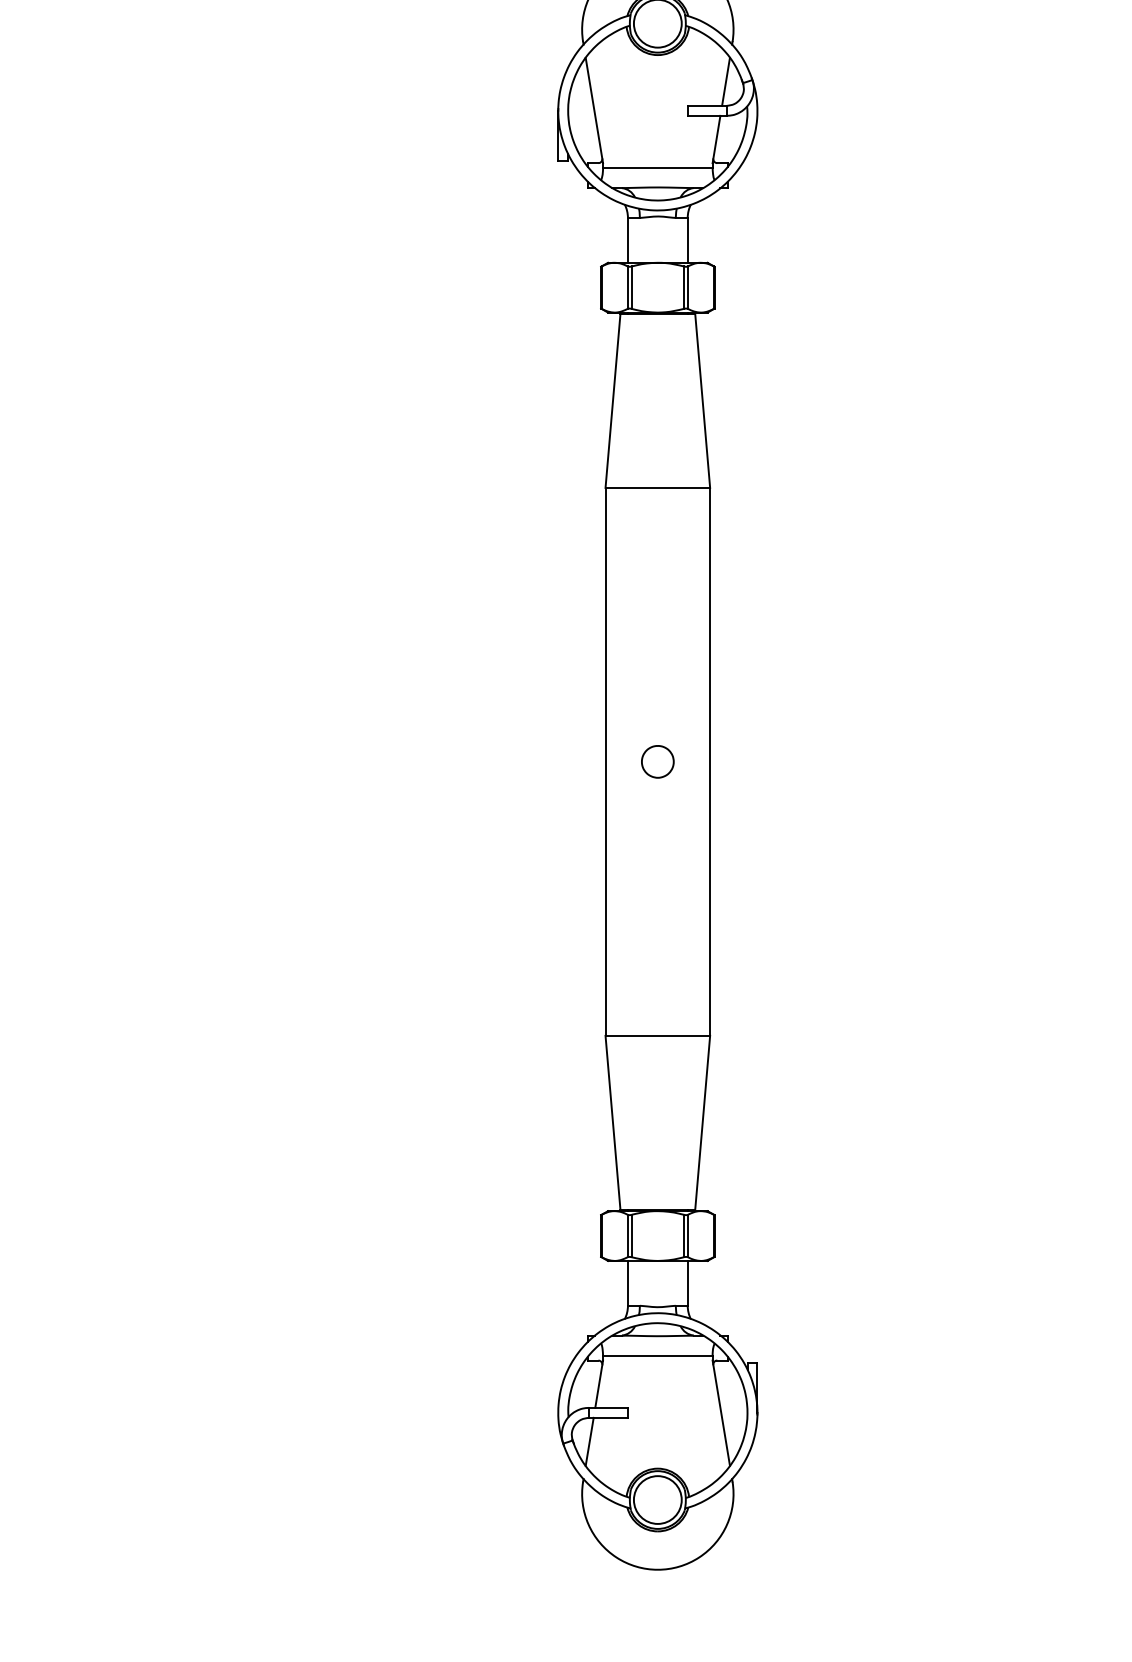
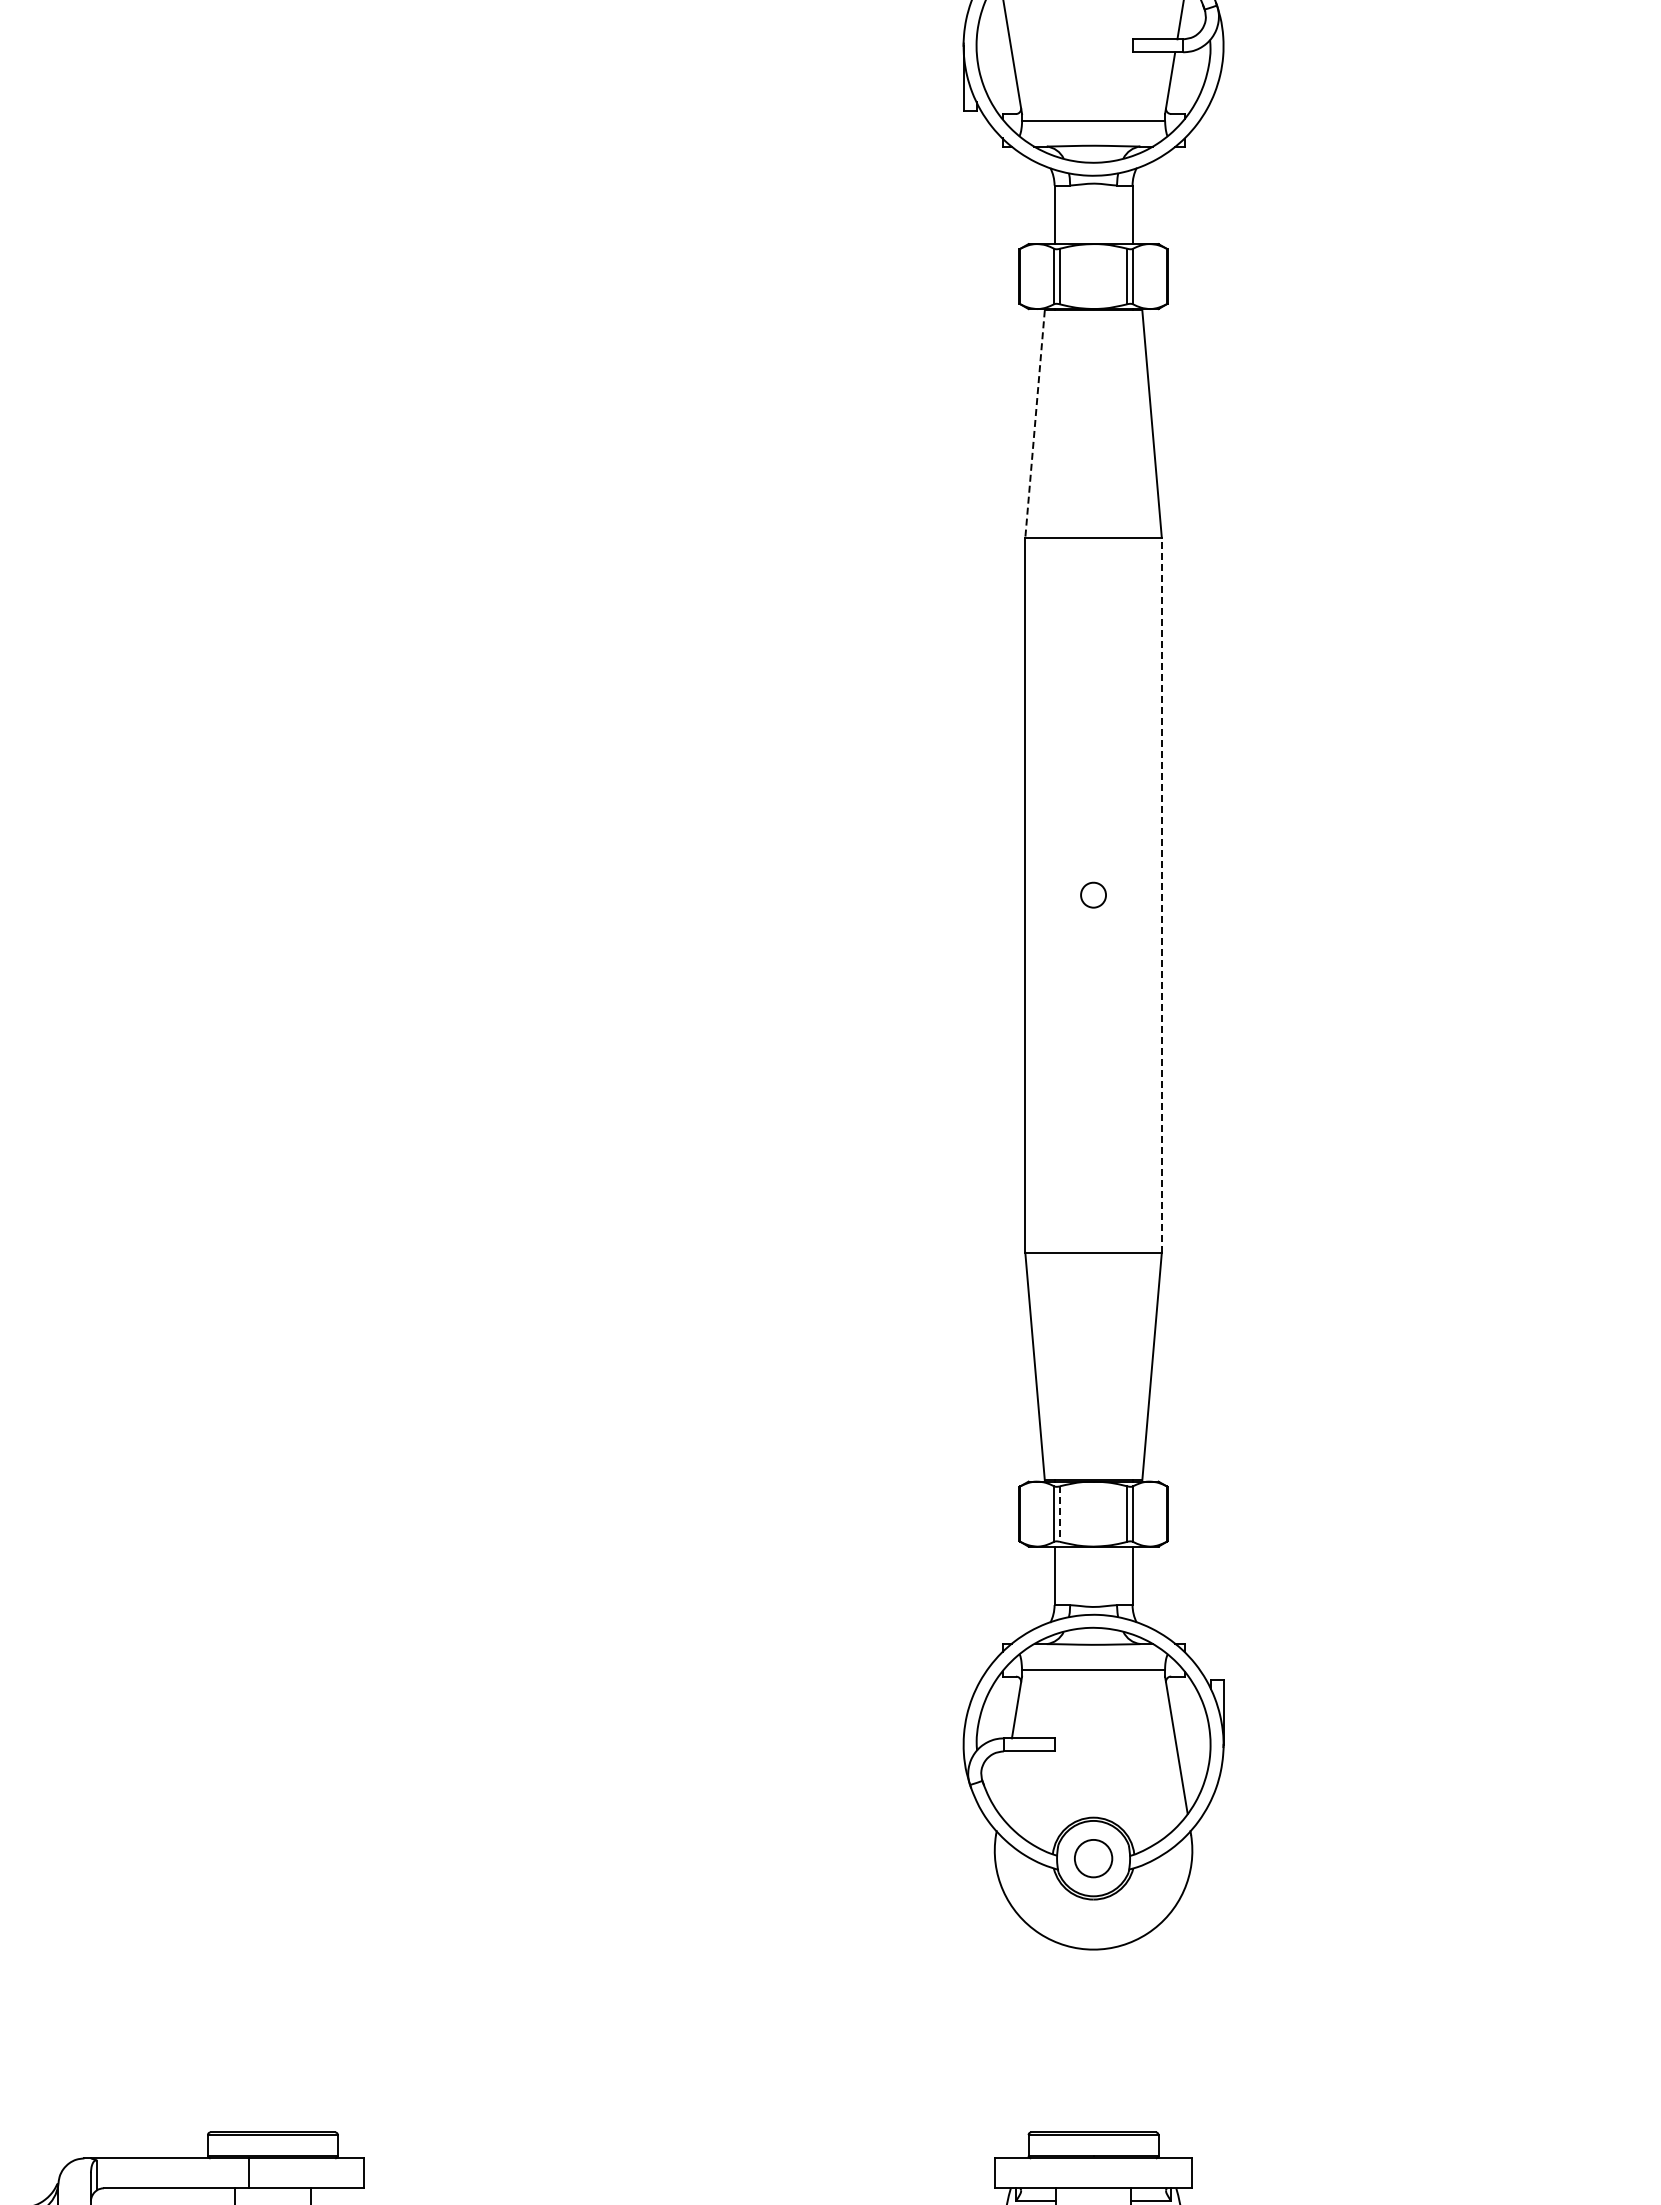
line: (613, 401) -> (1035, 424), solid -> dashed
part: (657, 761) -> (1093, 894), size x0.6
line: (709, 761) -> (1161, 894), solid -> dashed
line: (631, 1236) -> (1059, 1514), solid -> dashed
line: (589, 1441) -> (1004, 1782), removed
circle: (657, 1499) -> (1093, 1858), size x0.6

